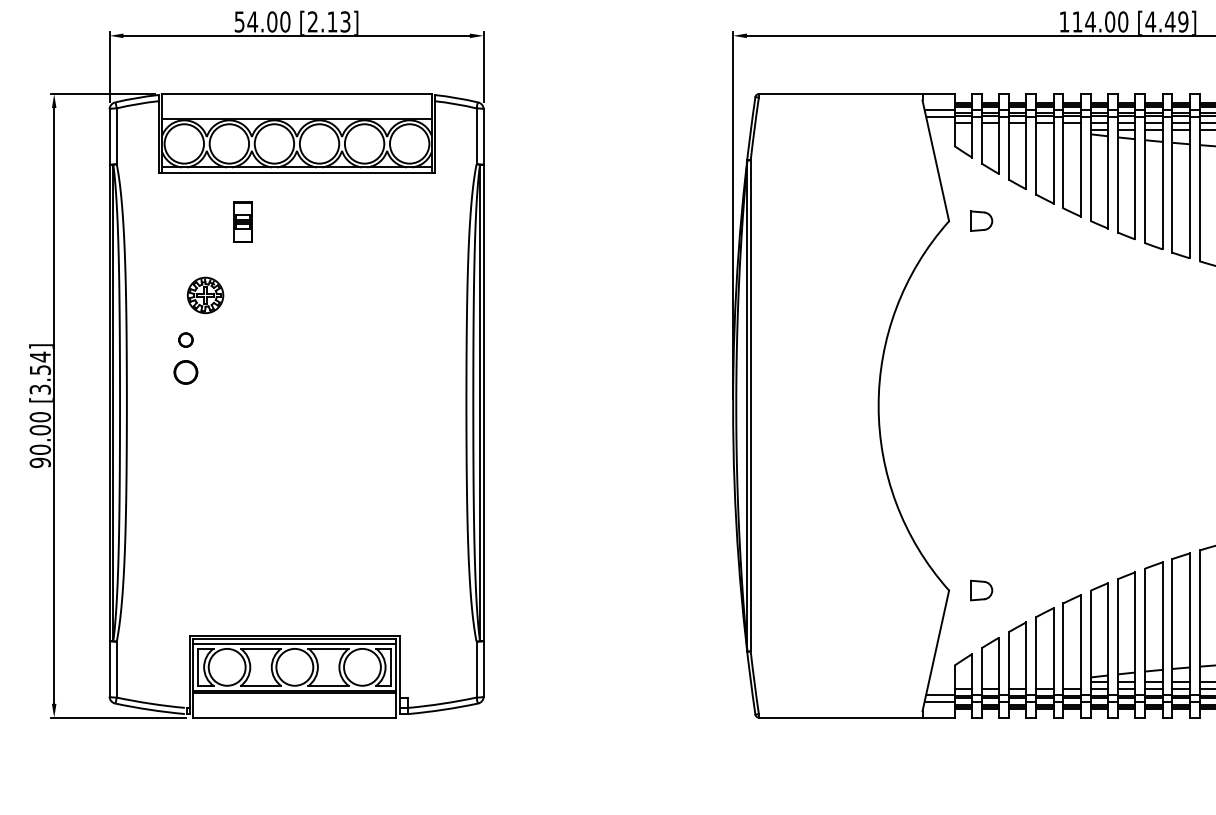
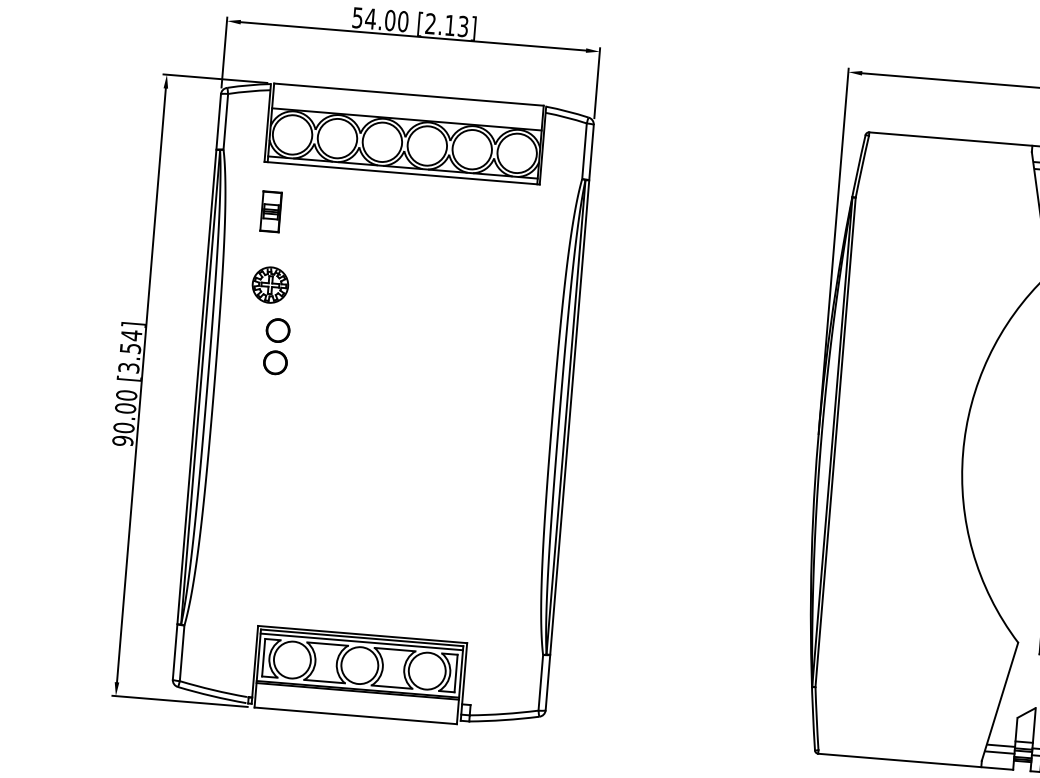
part: (242, 221) -> (270, 210), moved
part: (205, 295) -> (270, 285), moved
part: (185, 339) -> (277, 329), size x1.67

